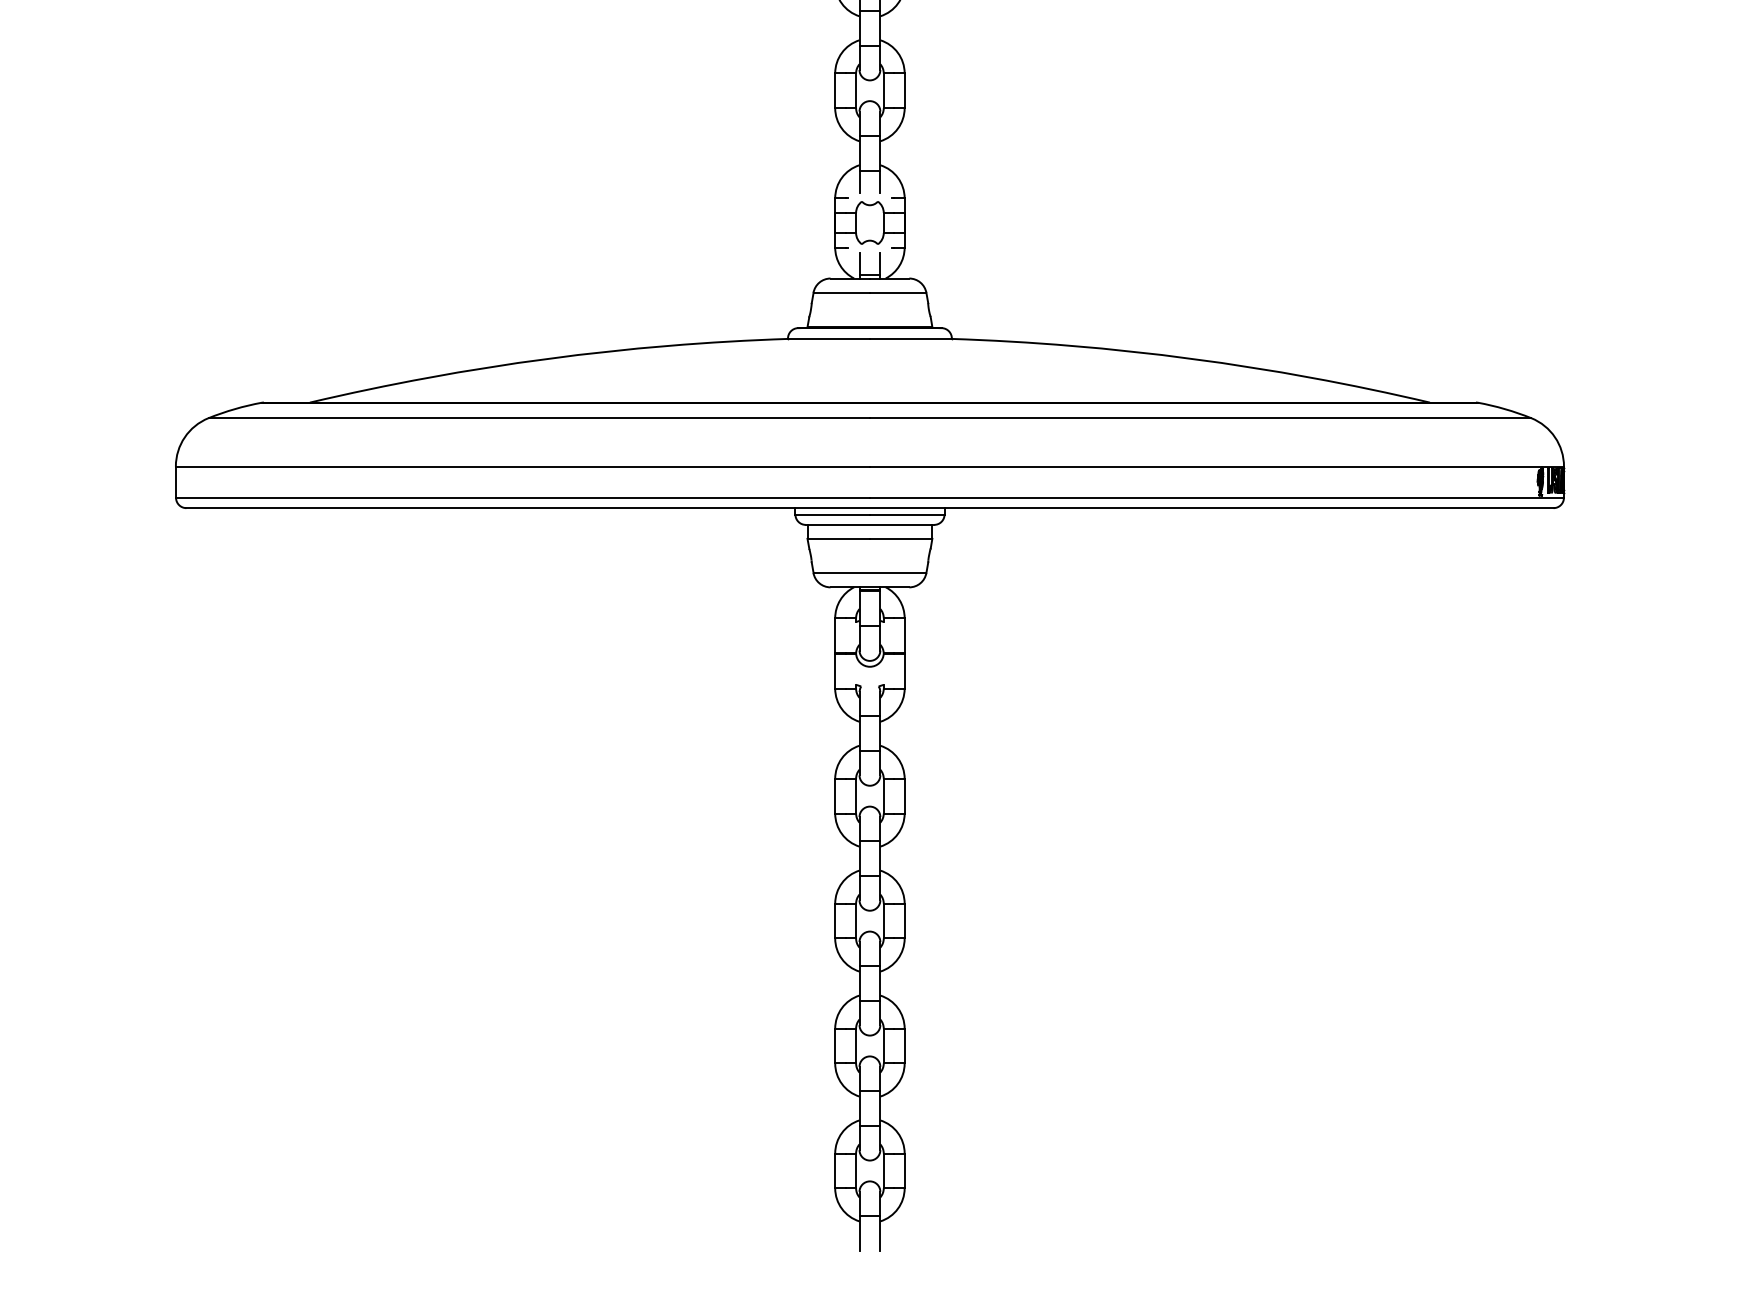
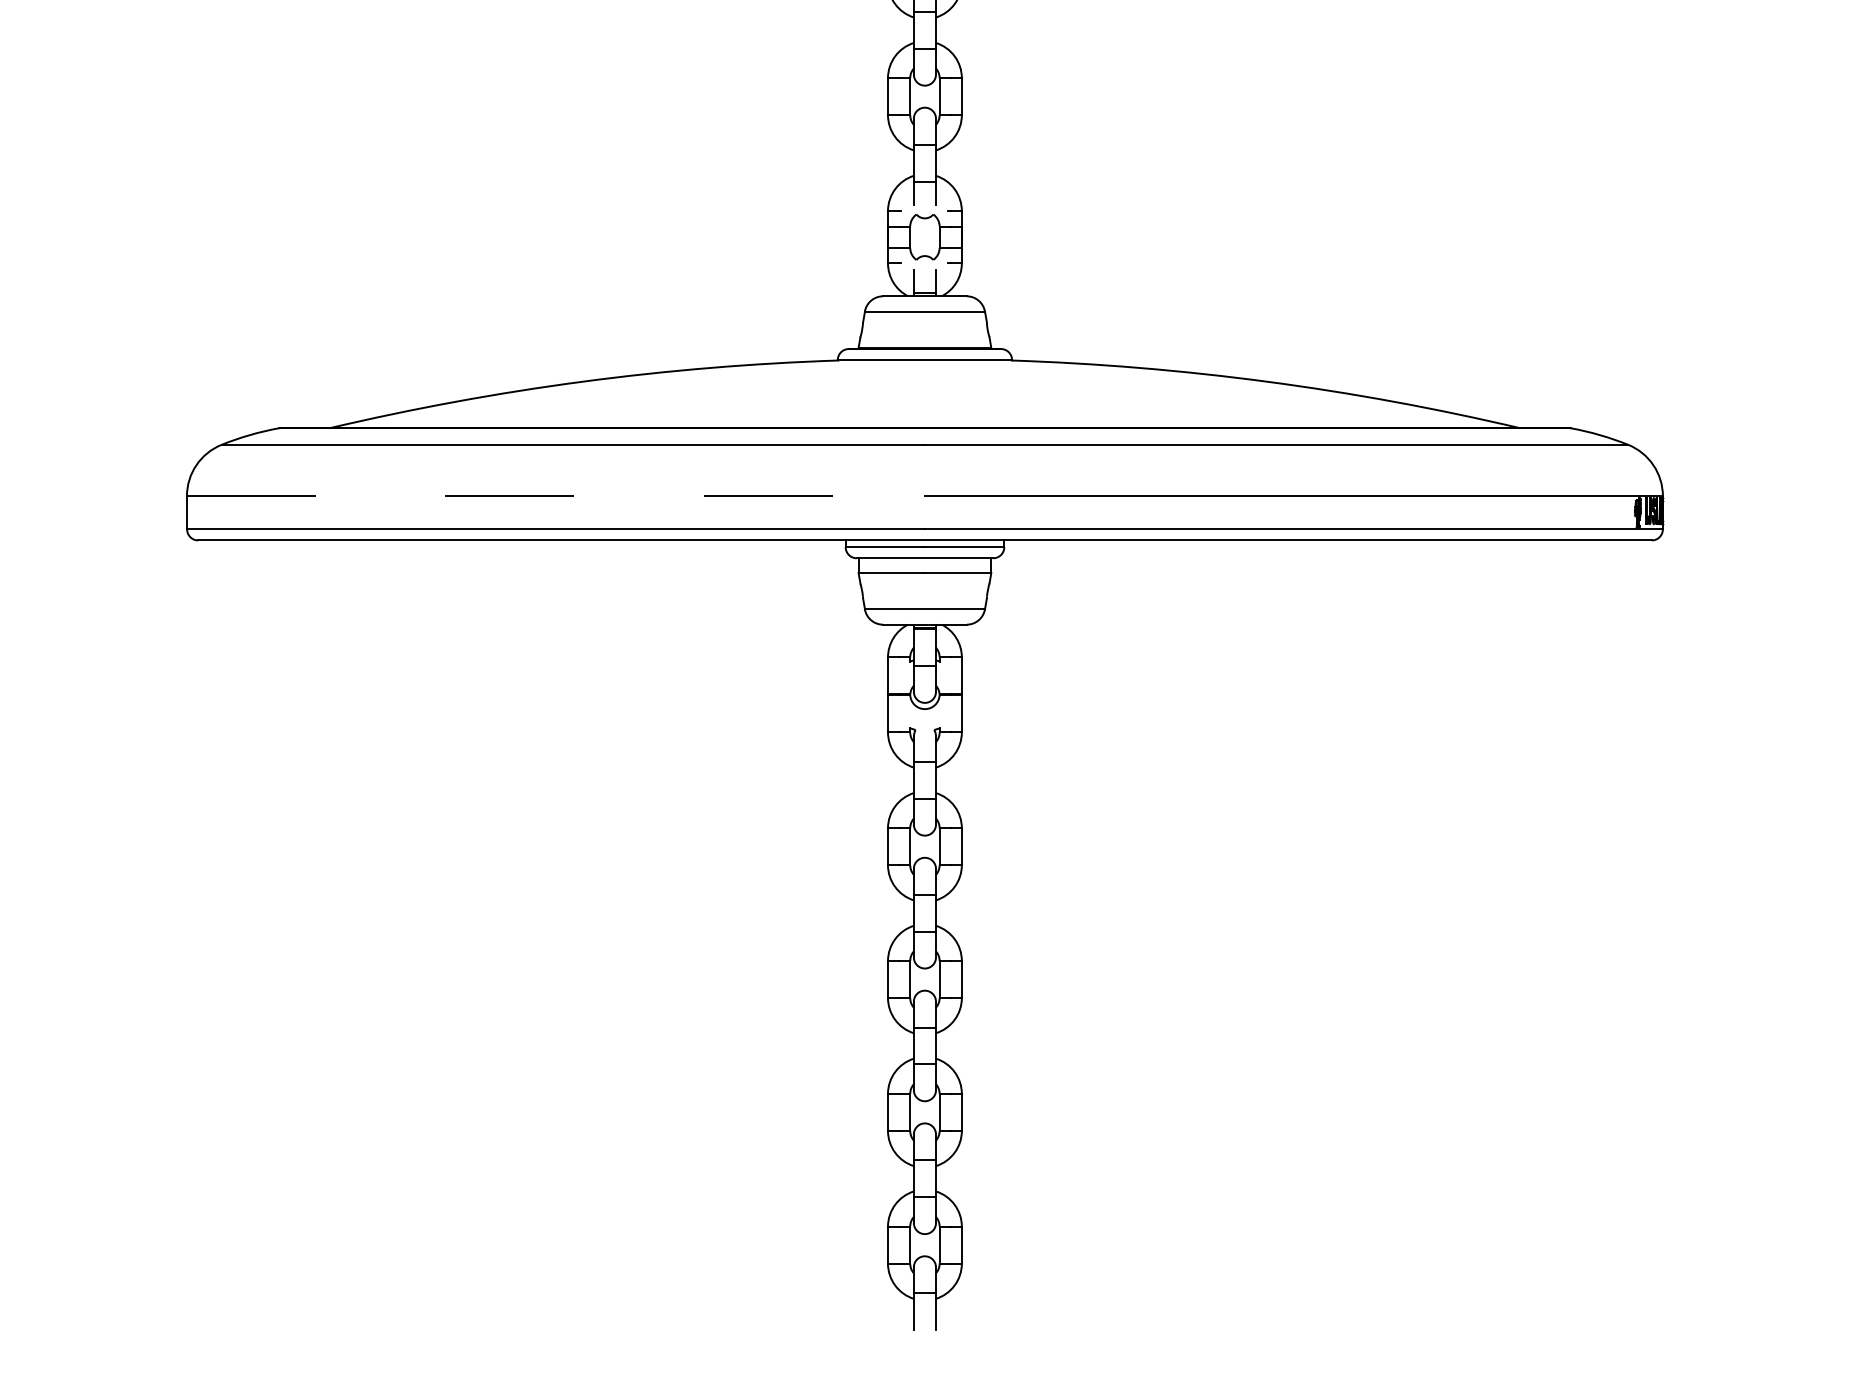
line: (523, 466) -> (556, 496), solid -> dashed

